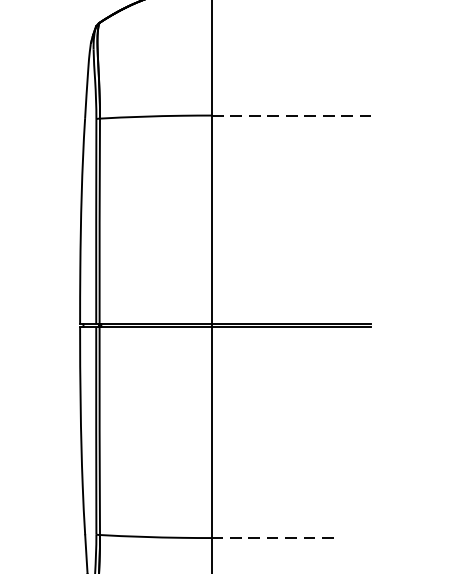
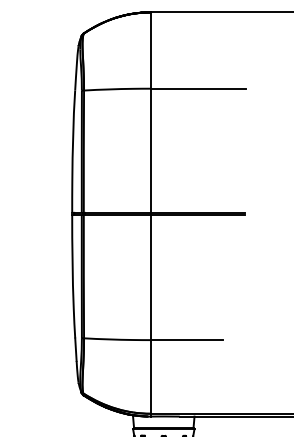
line: (292, 115) -> (198, 88), dashed -> solid
line: (272, 538) -> (186, 340), dashed -> solid

